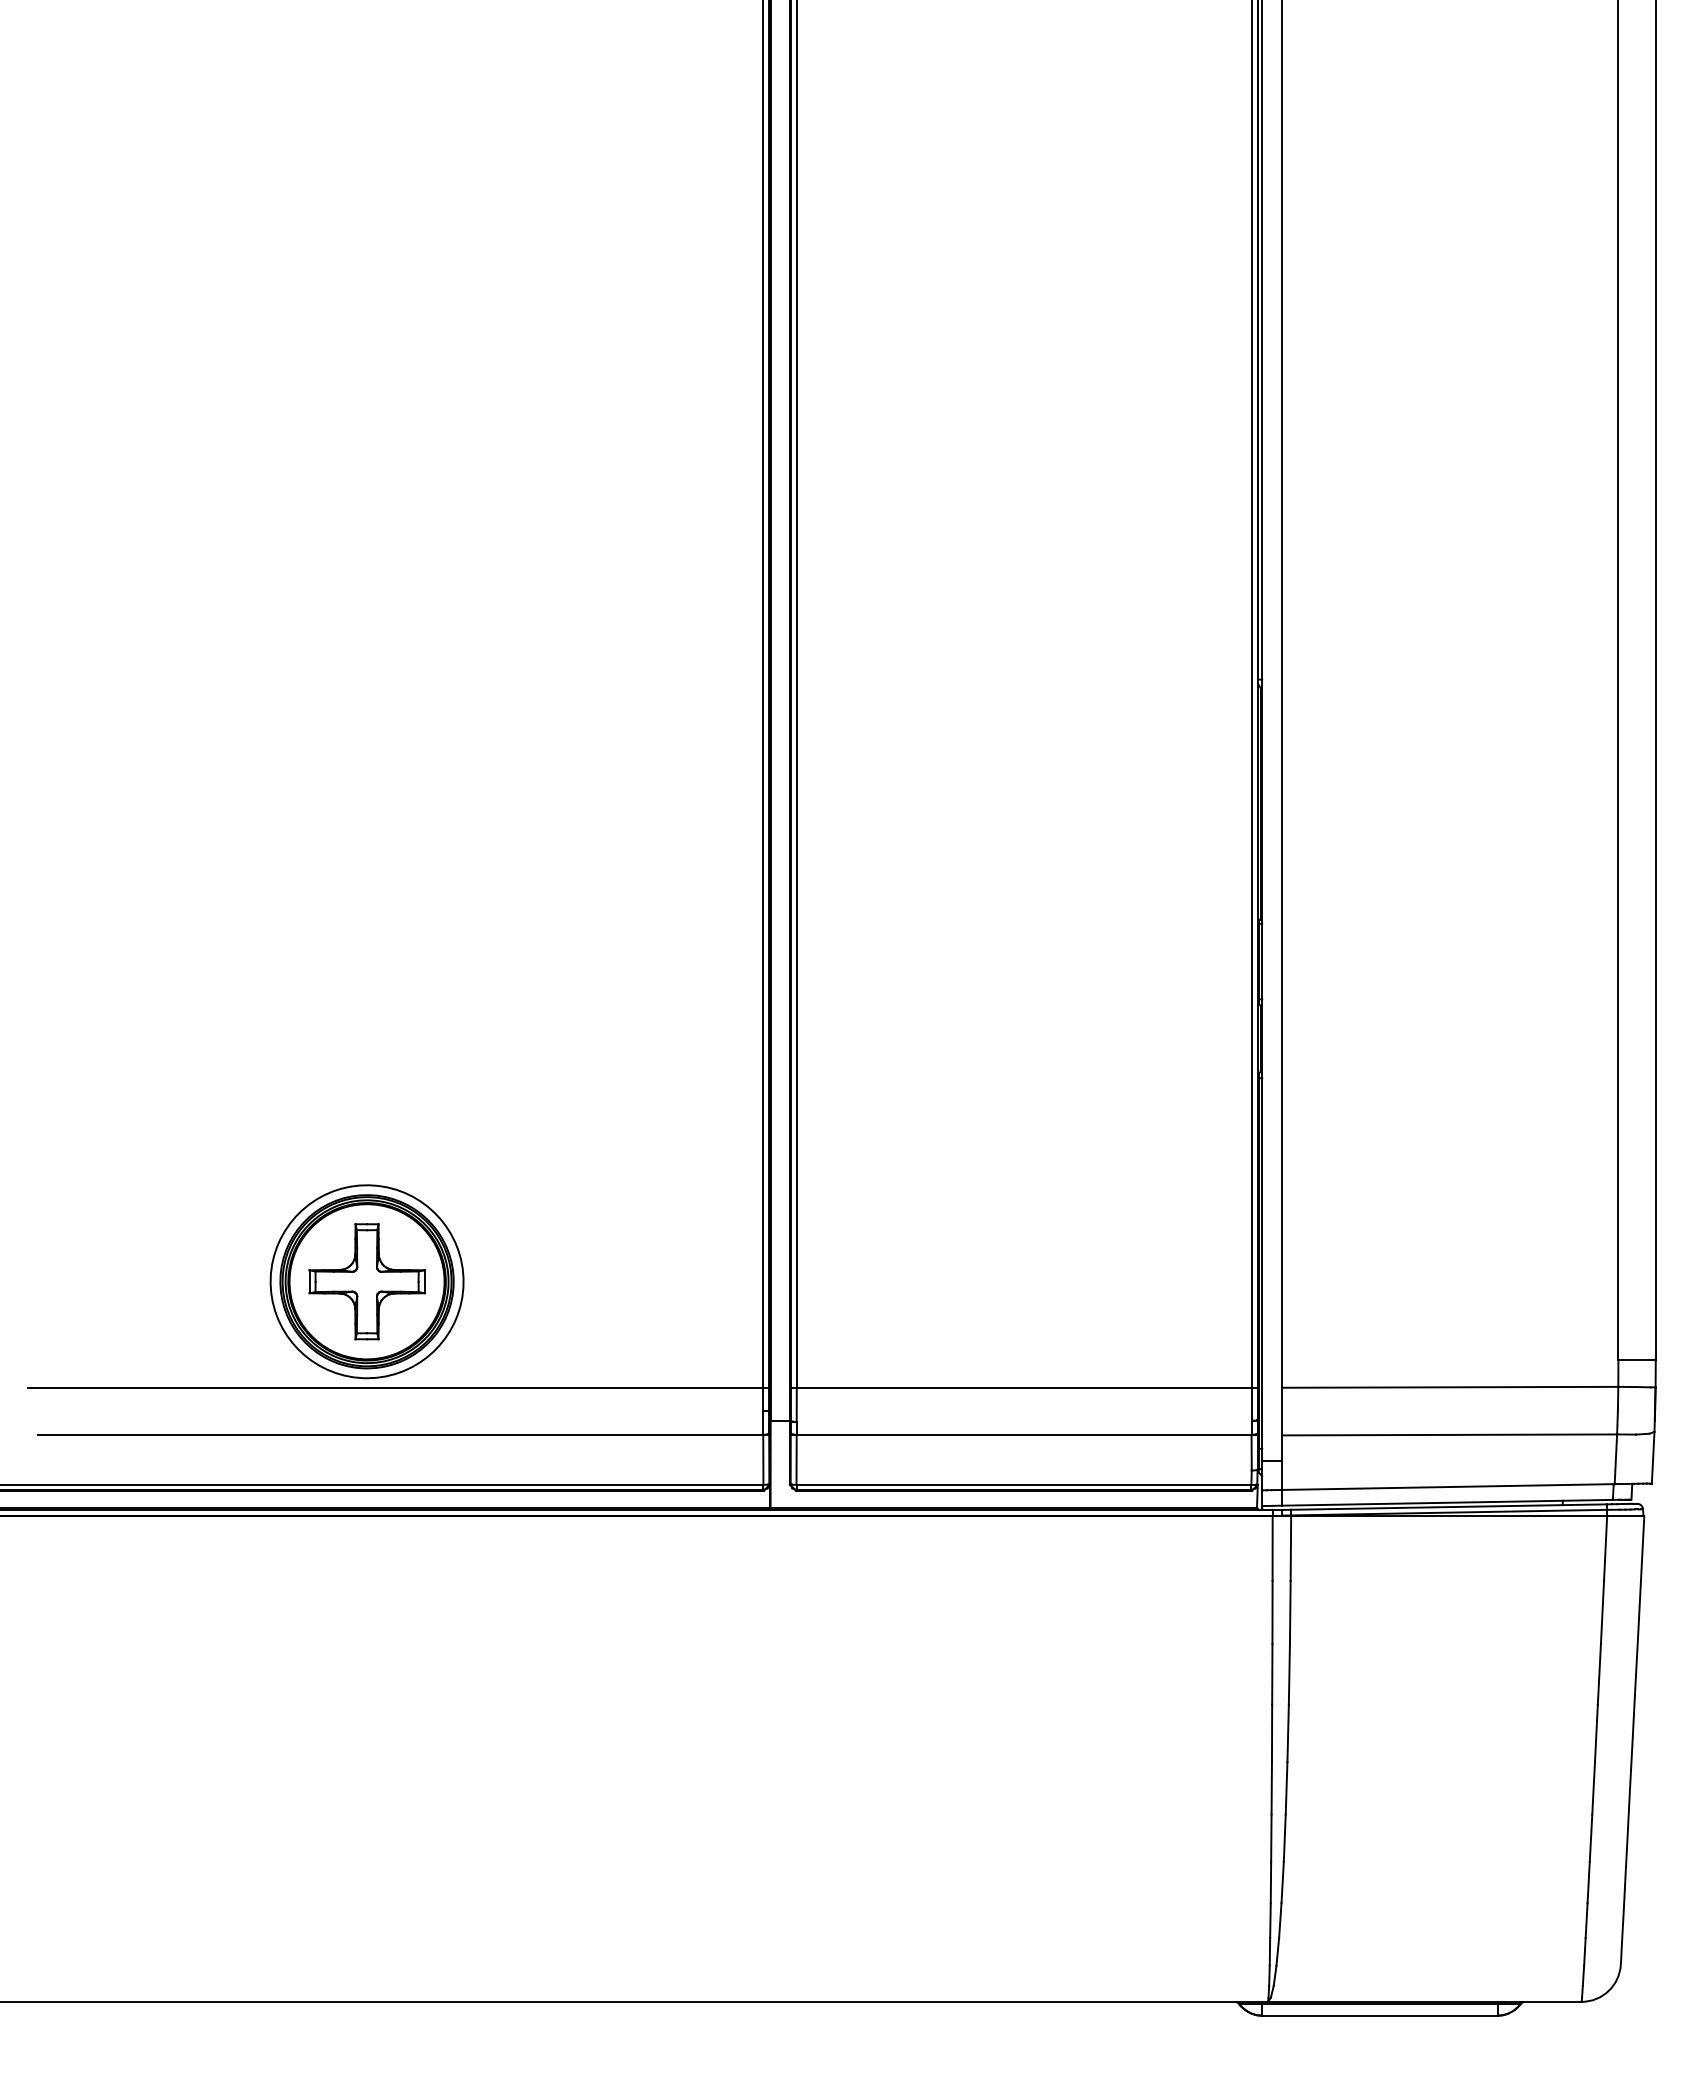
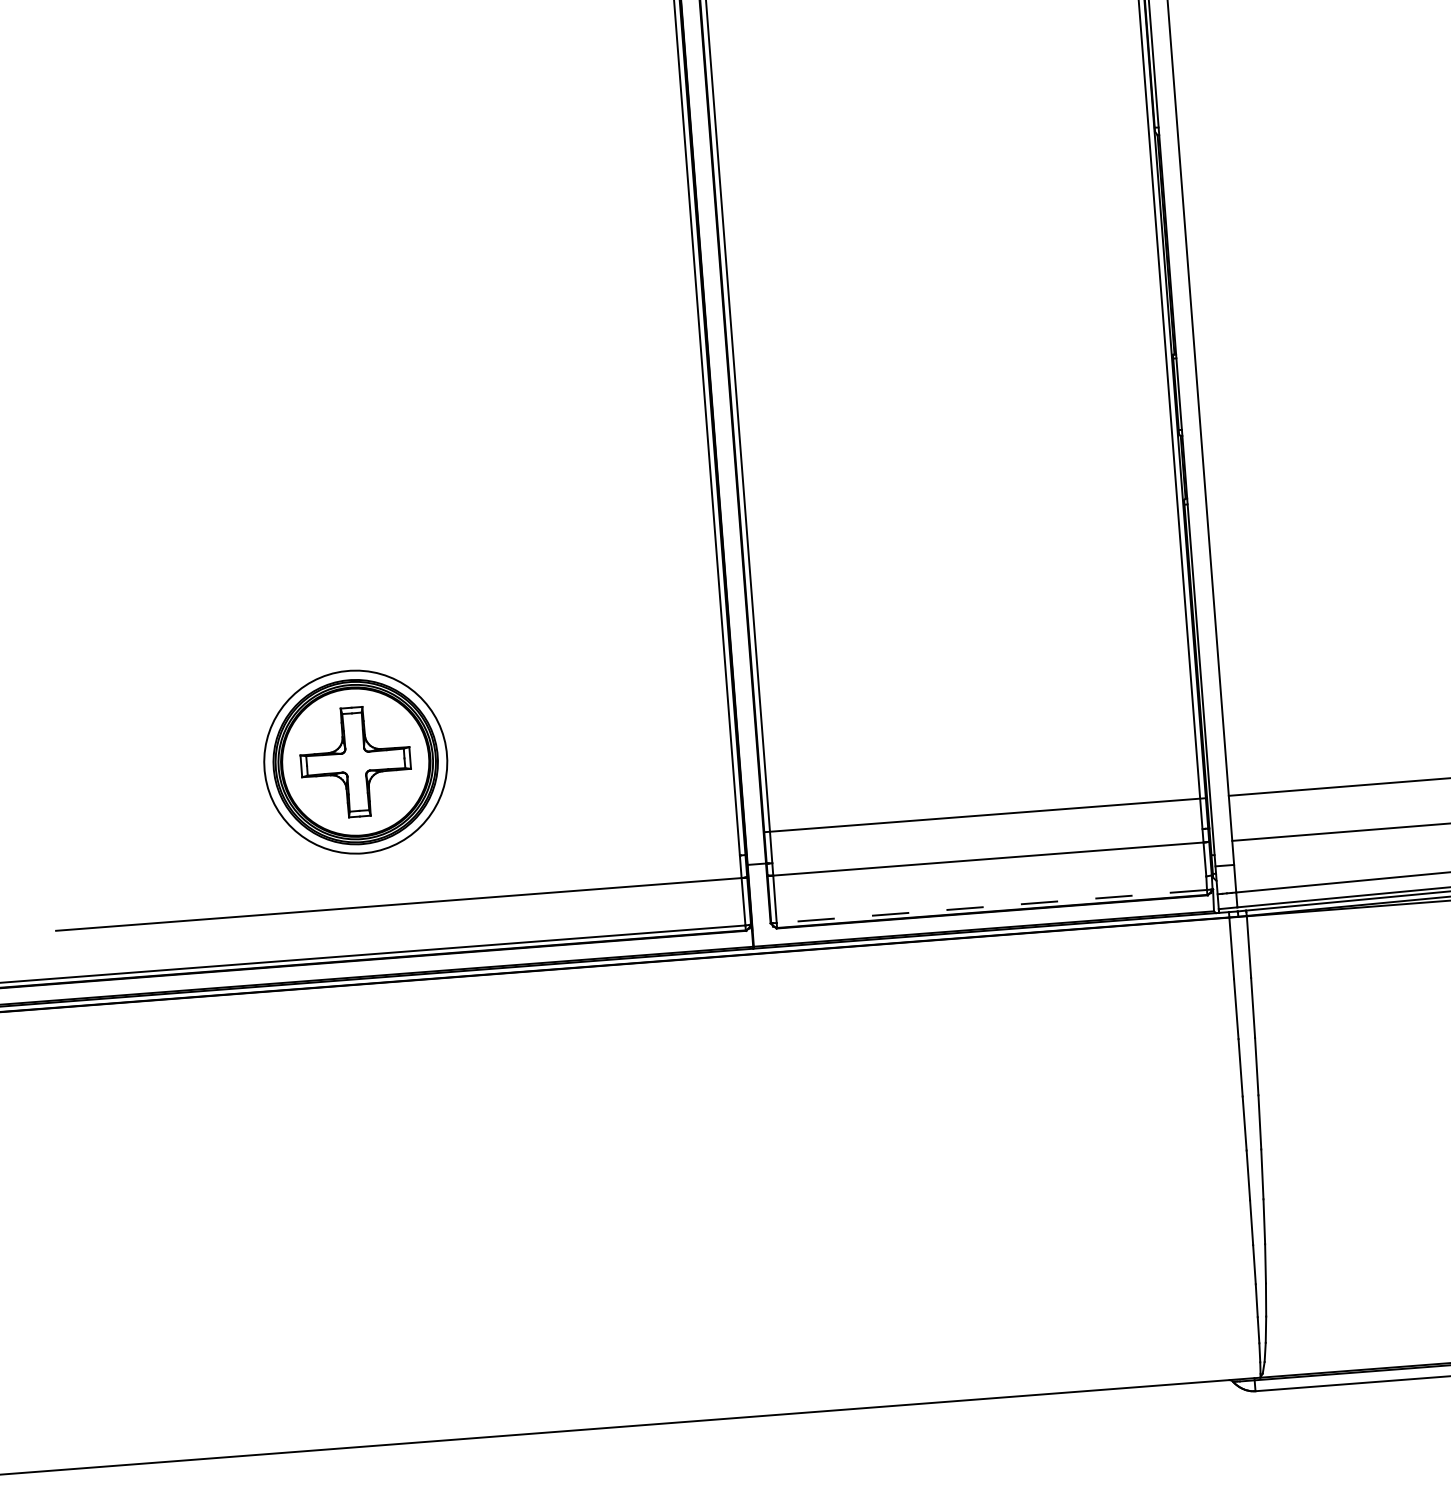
line: (398, 1388) -> (393, 860), removed
line: (1023, 1484) -> (991, 906), solid -> dashed

